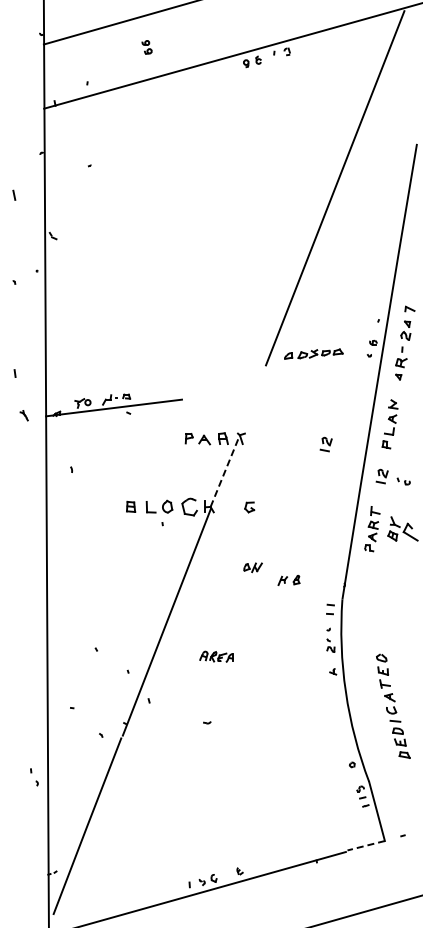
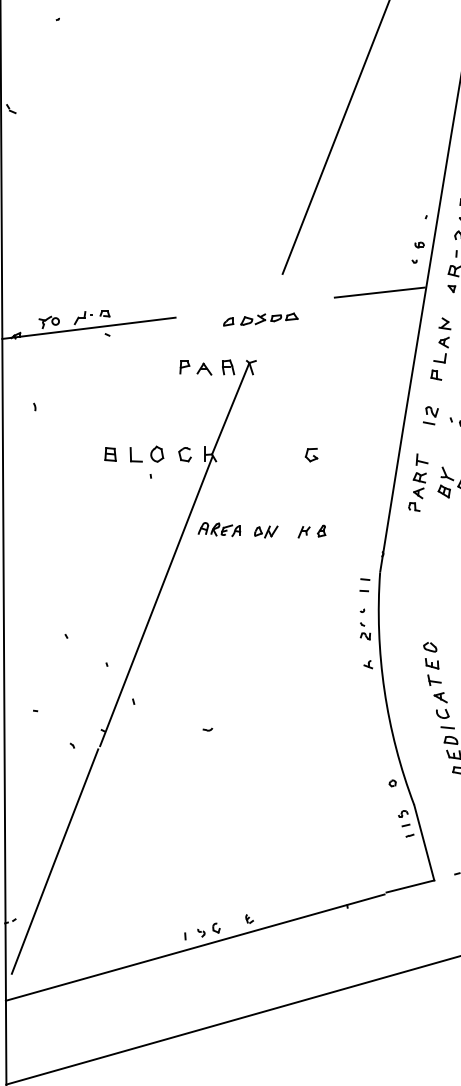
part: (313, 353) -> (260, 318), moved
line: (341, 379) -> (378, 291), added
part: (325, 444) -> (358, 374), removed
line: (225, 471) -> (231, 409), dashed -> solid
part: (188, 506) -> (183, 453), size x0.62
part: (249, 507) -> (311, 455), moved
part: (288, 580) -> (311, 531), moved
part: (216, 656) -> (219, 529), moved
line: (365, 845) -> (409, 886), dashed -> solid

